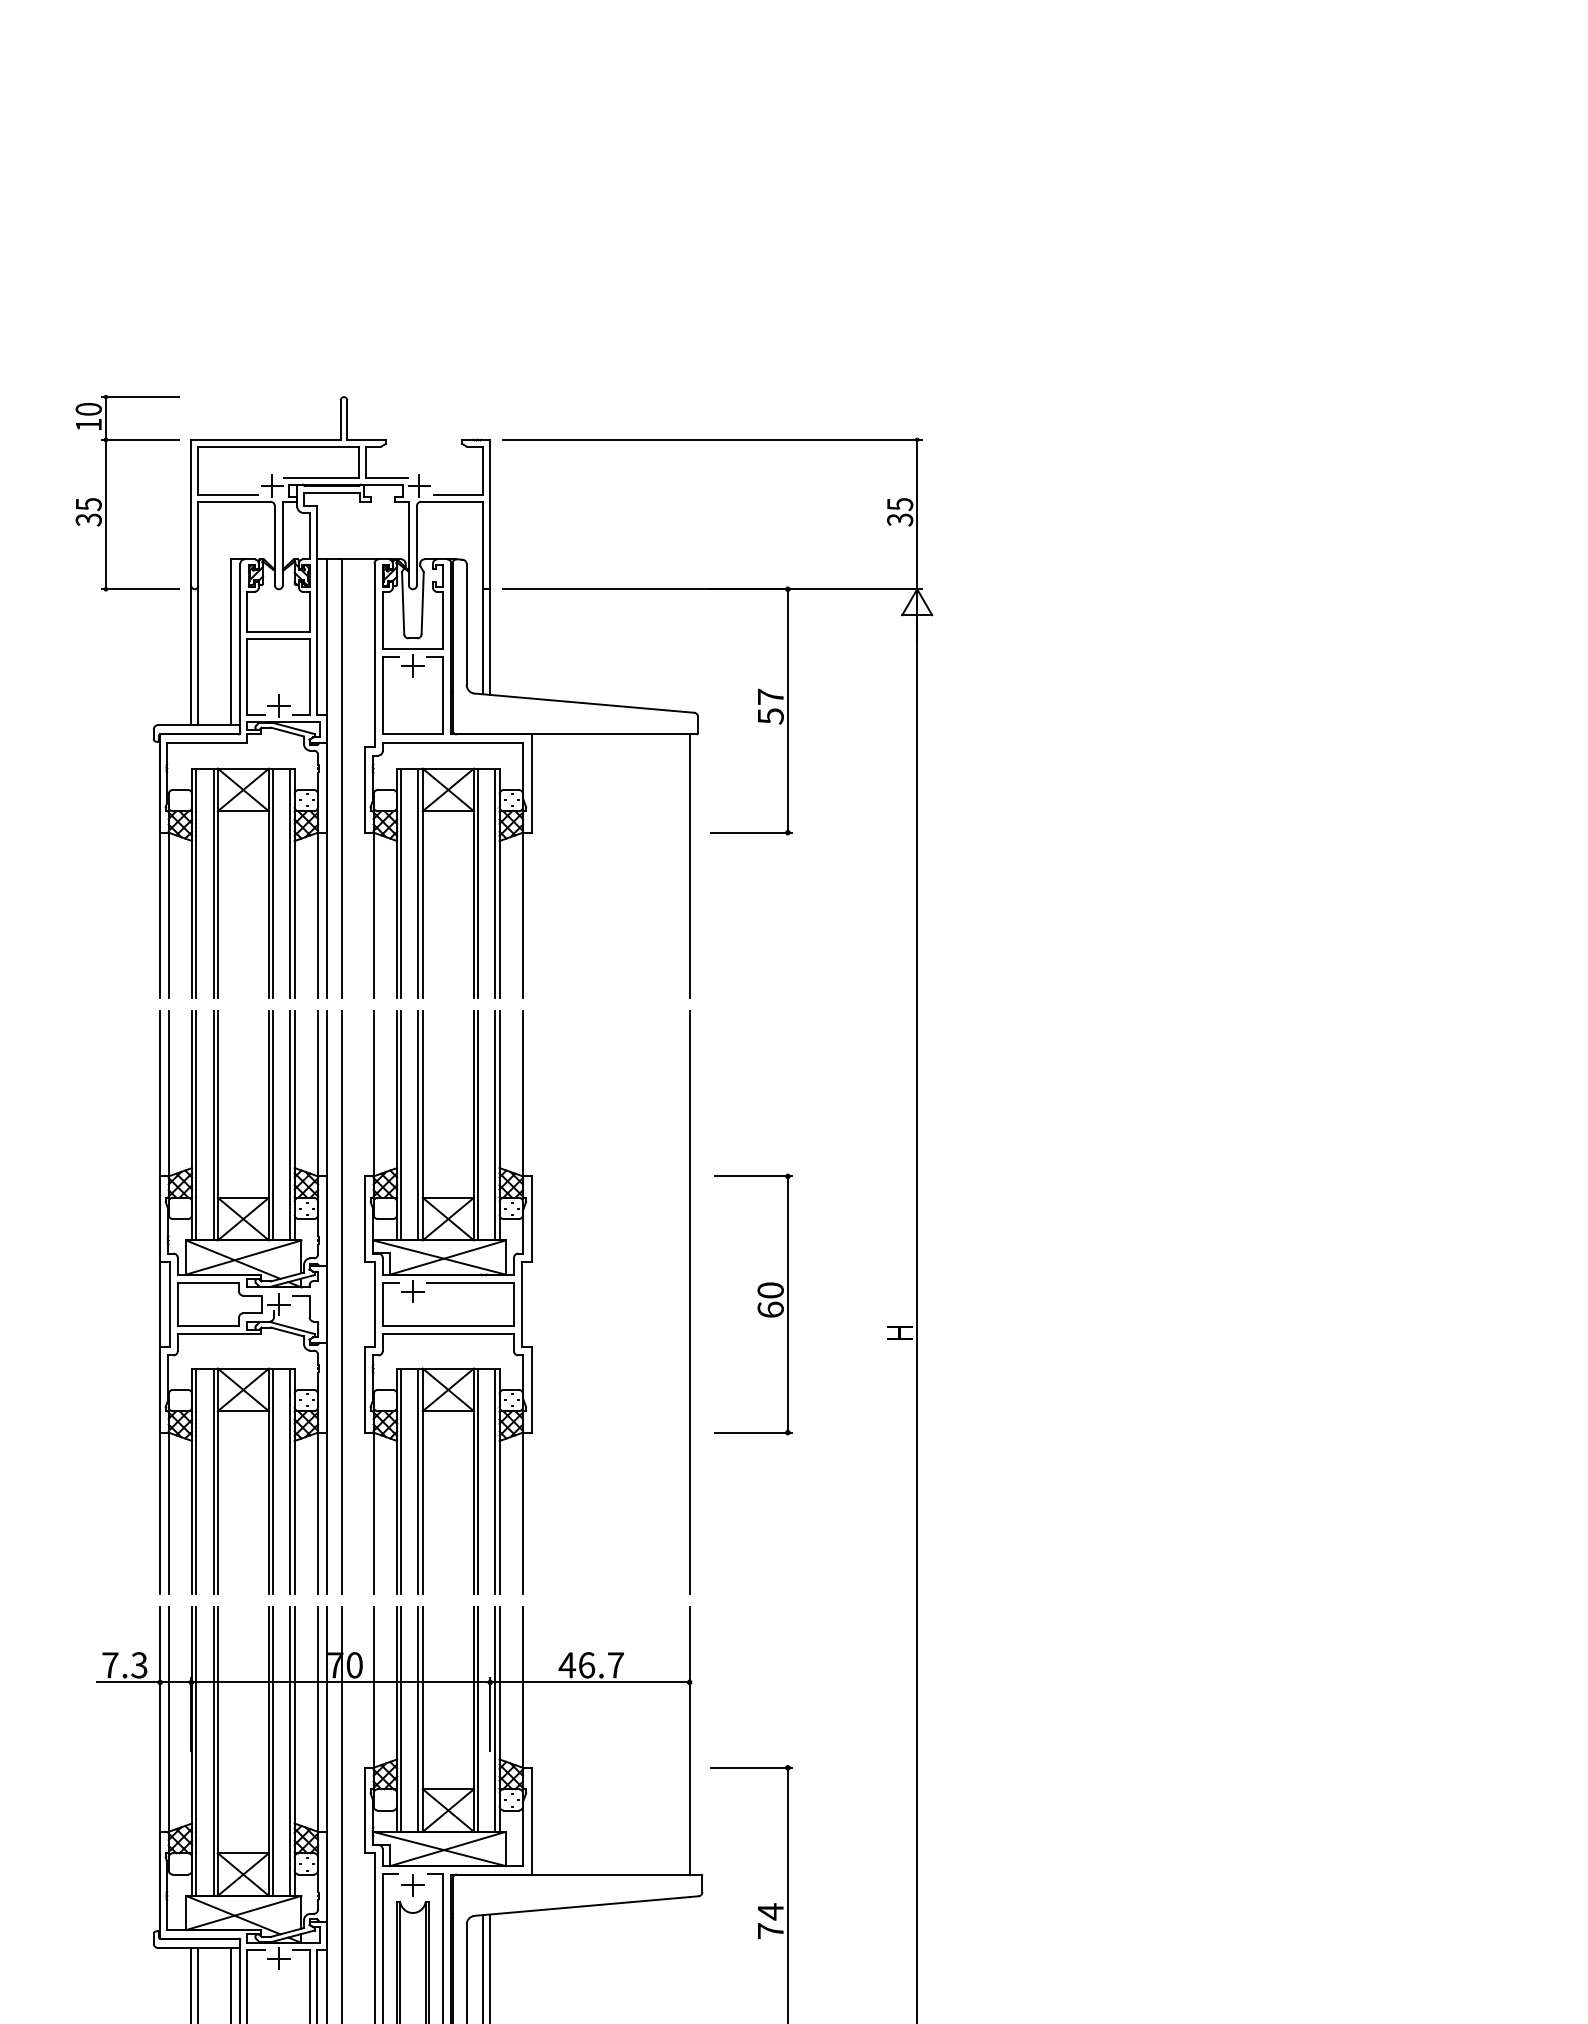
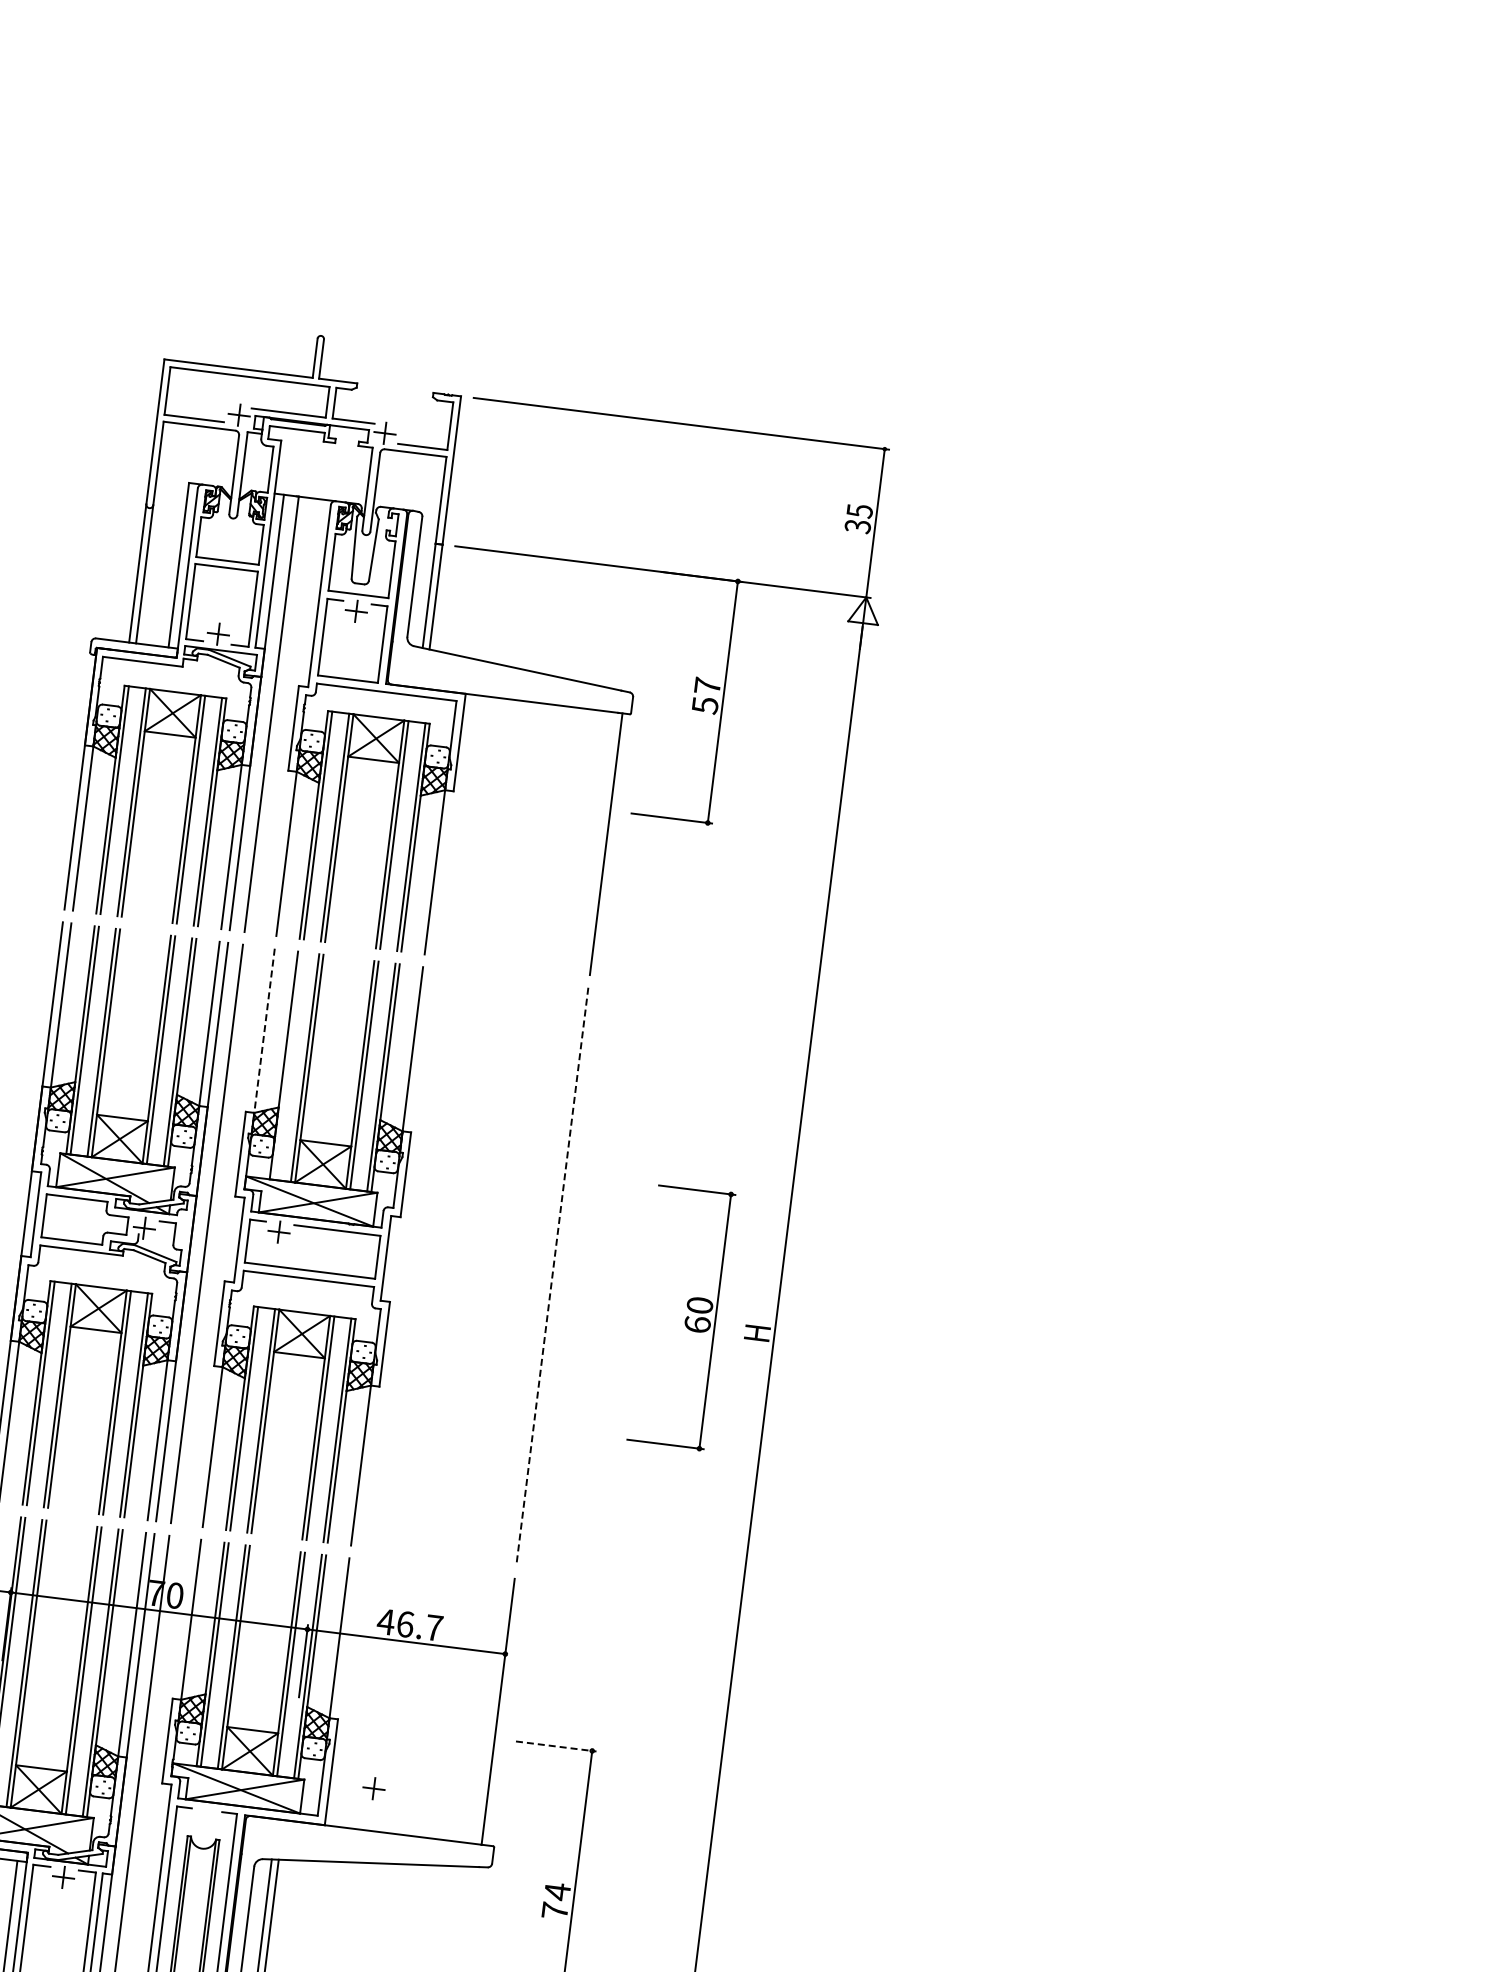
part: (106, 493) -> (73, 402), removed
line: (373, 1093) -> (264, 1030), solid -> dashed
line: (401, 1125) -> (288, 1065), removed
line: (689, 1302) -> (552, 1277), solid -> dashed
part: (753, 1304) -> (681, 1317), moved
line: (751, 1767) -> (556, 1746), solid -> dashed
part: (412, 1885) -> (373, 1788), moved

